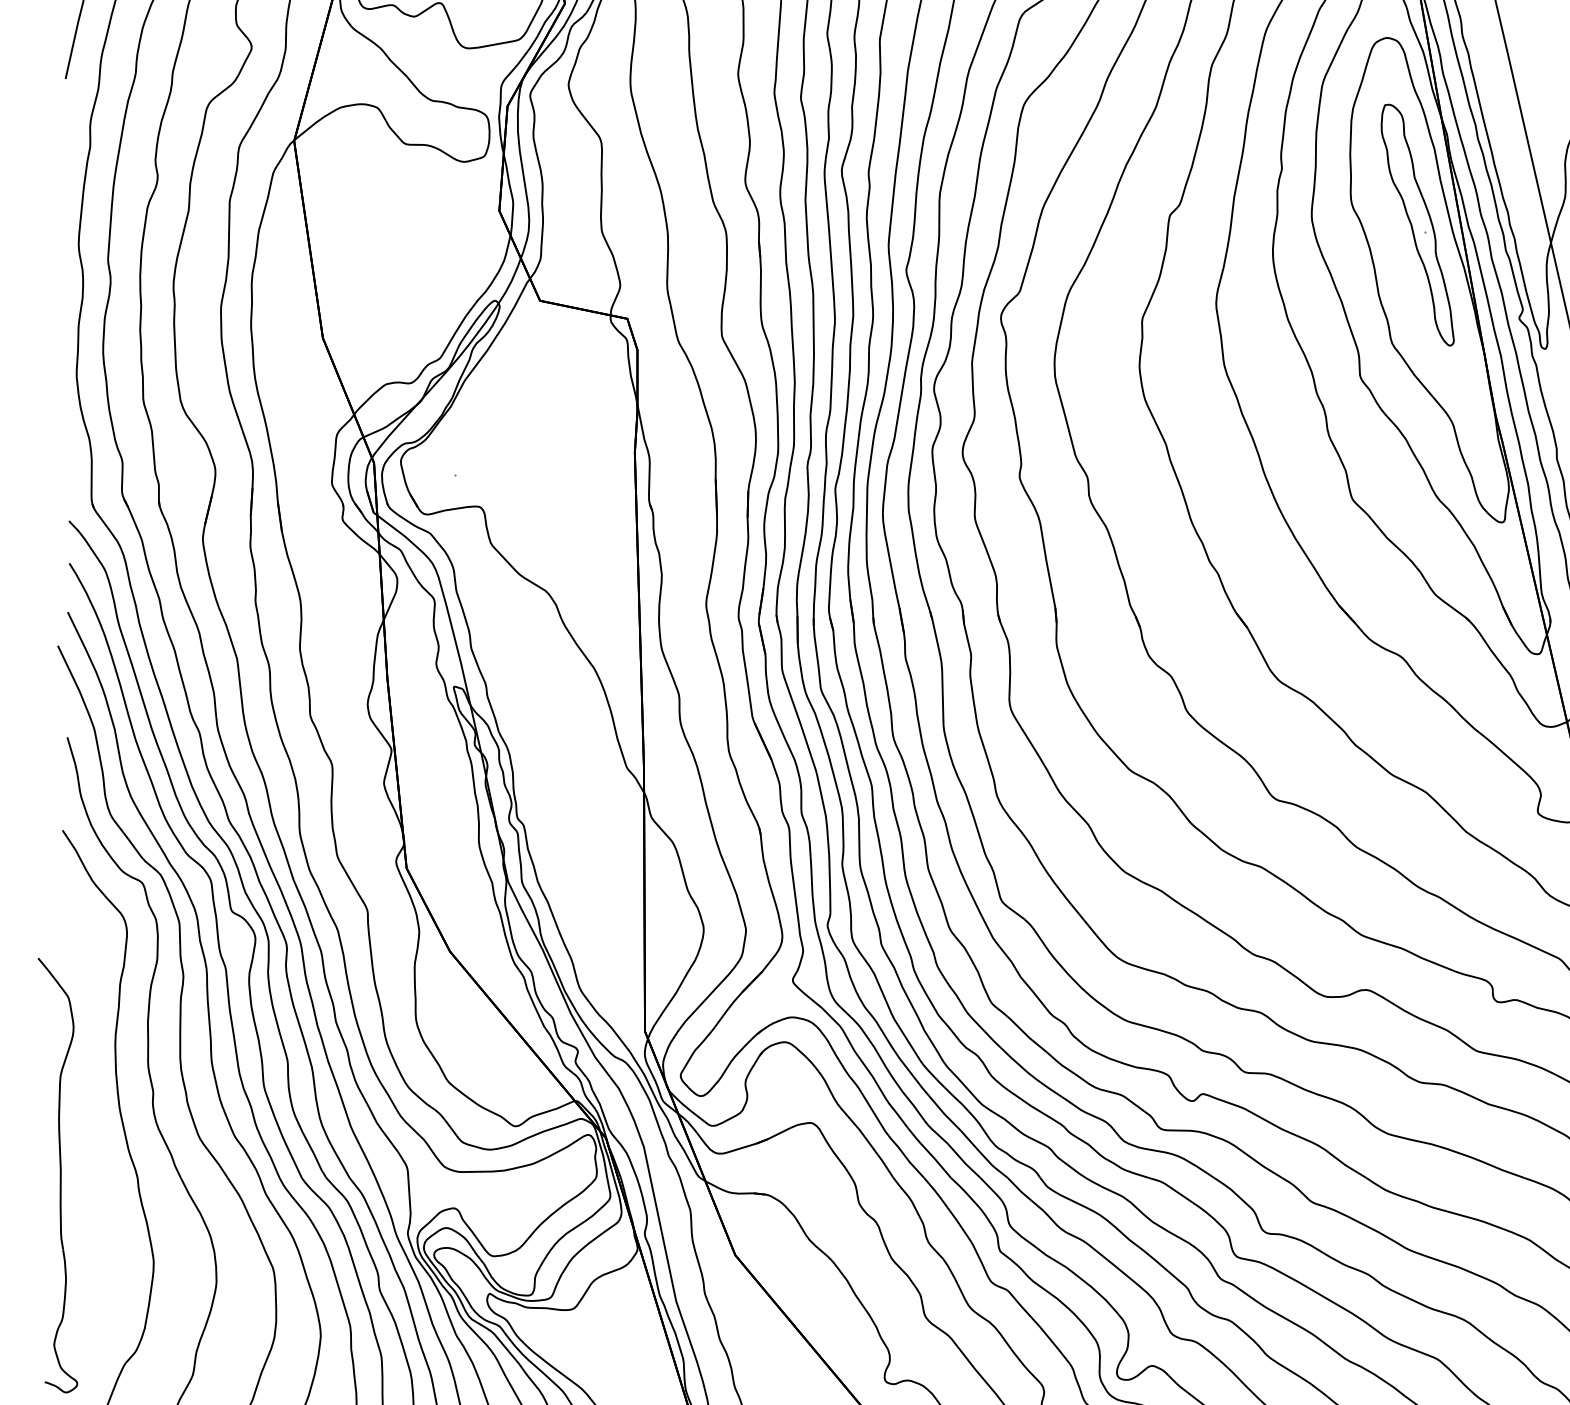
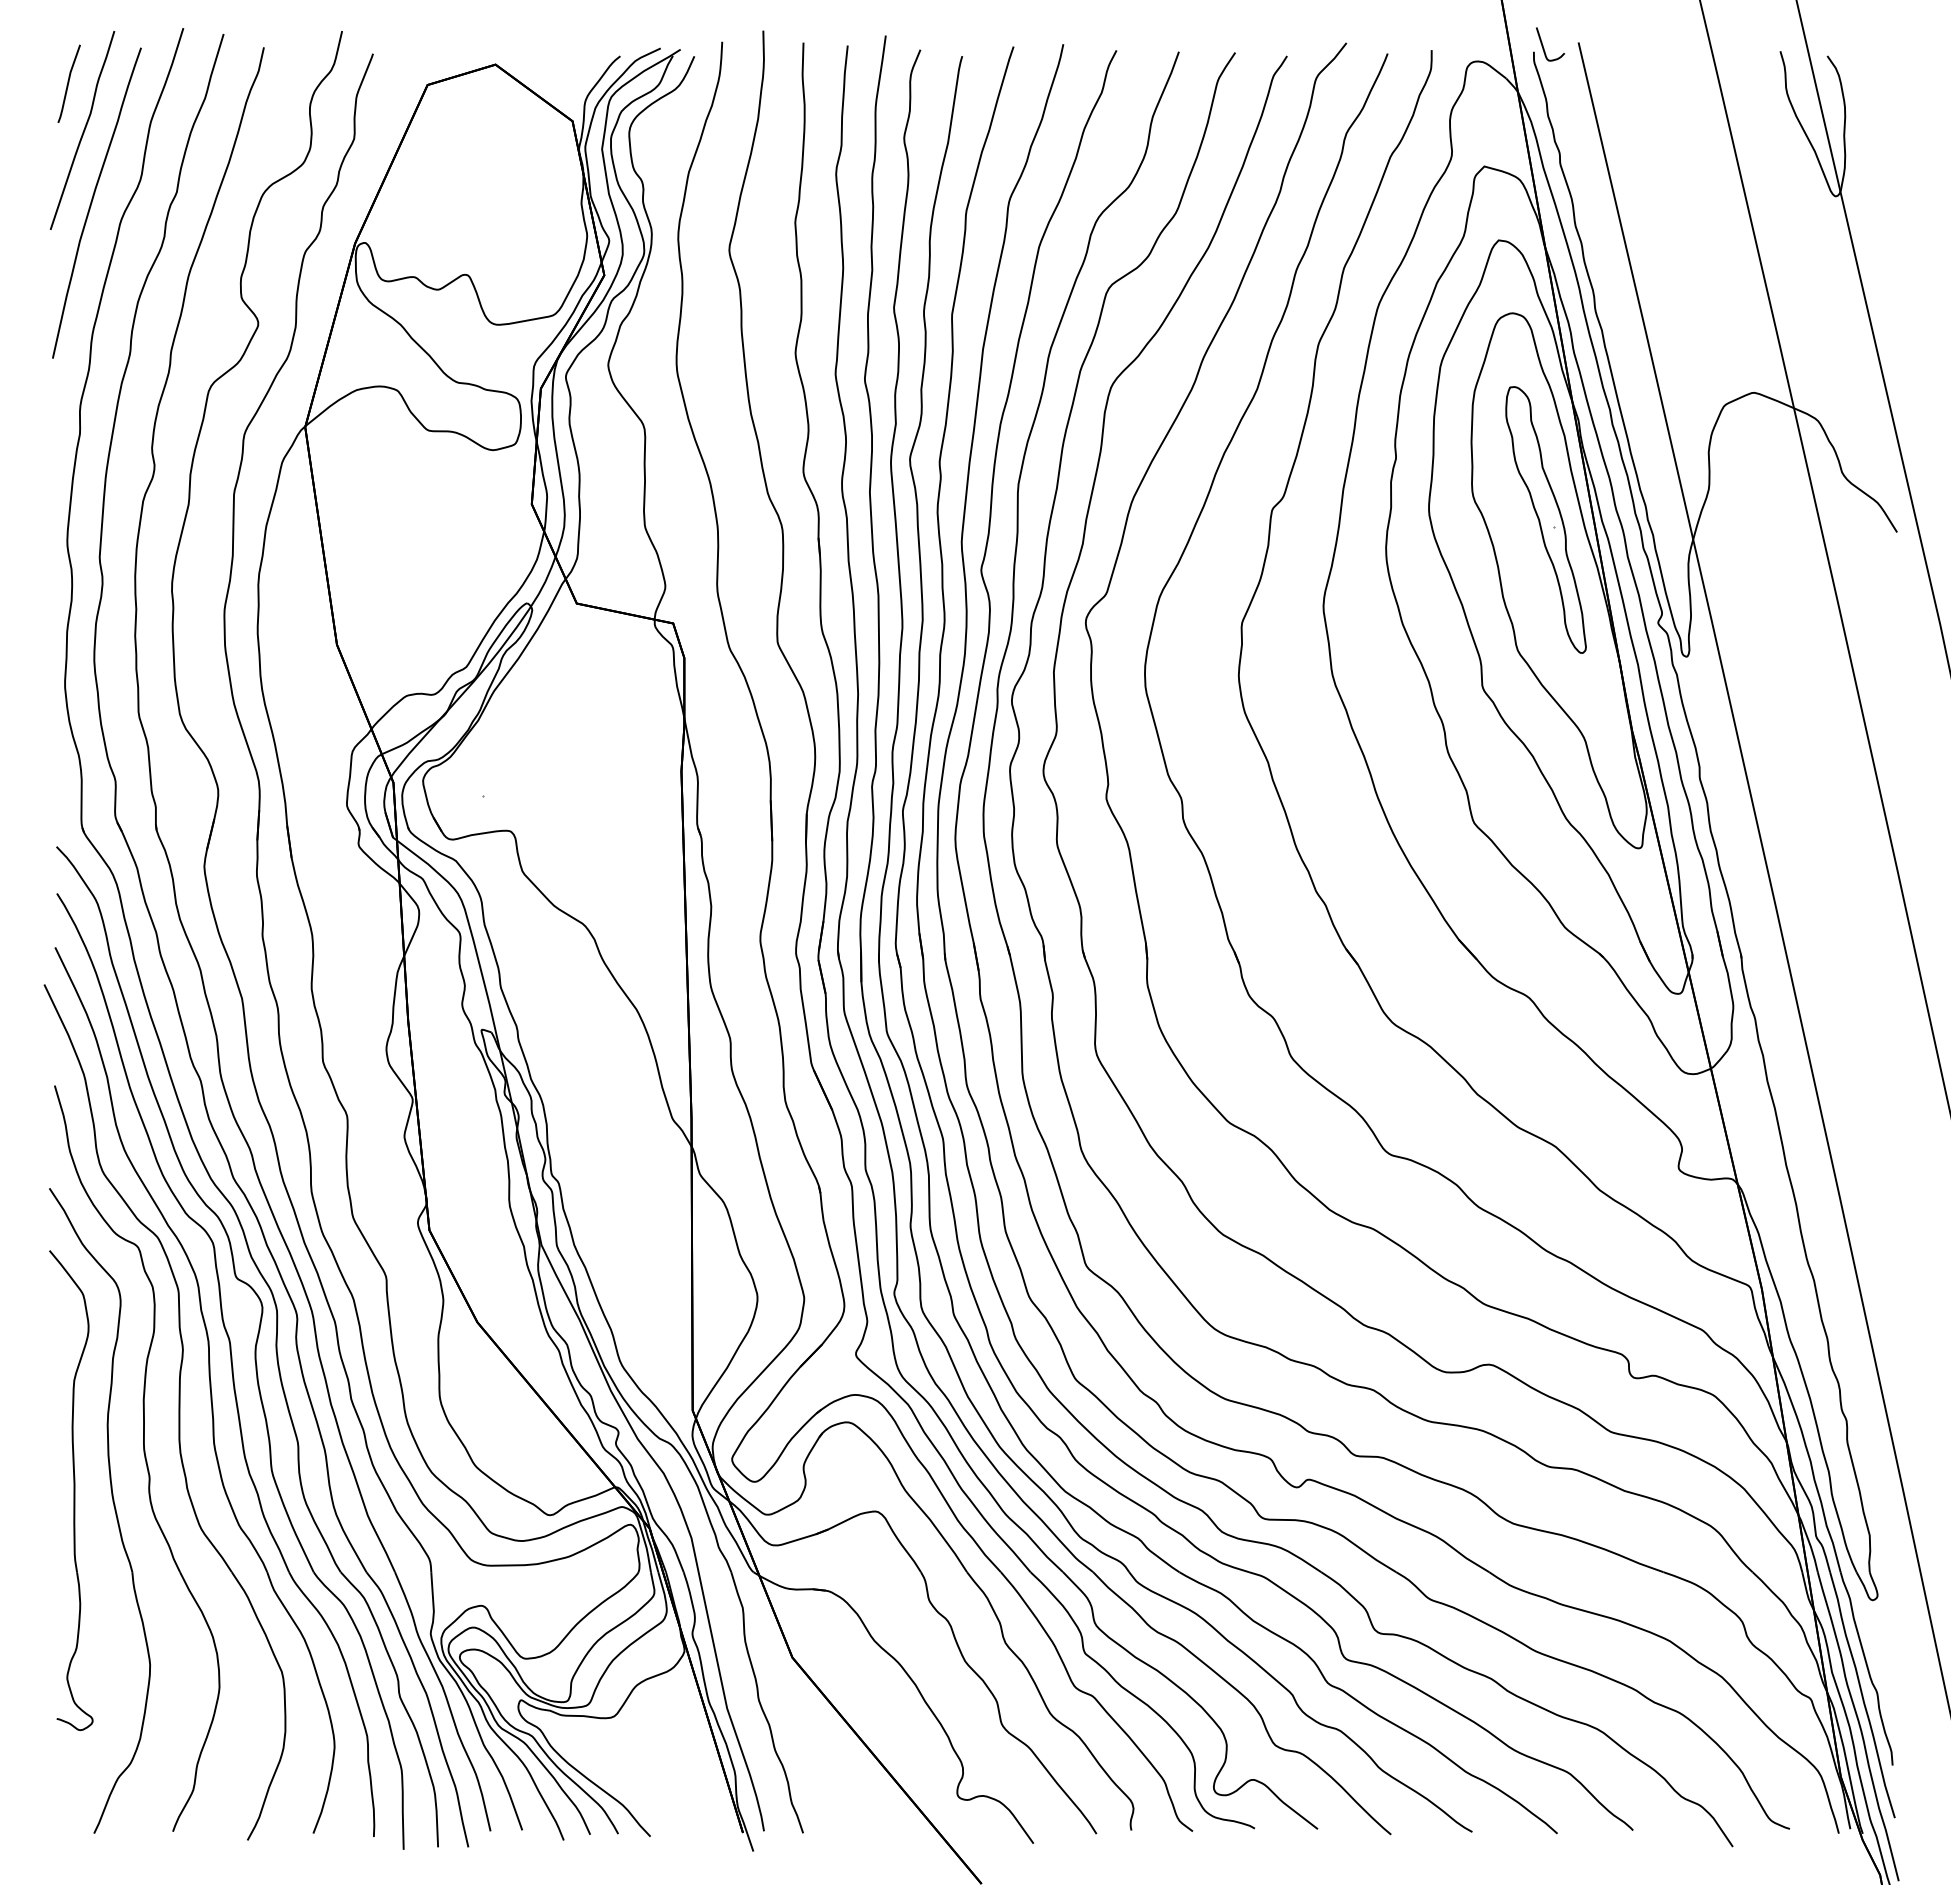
part: (58, 1175) -> (71, 1490), moved

